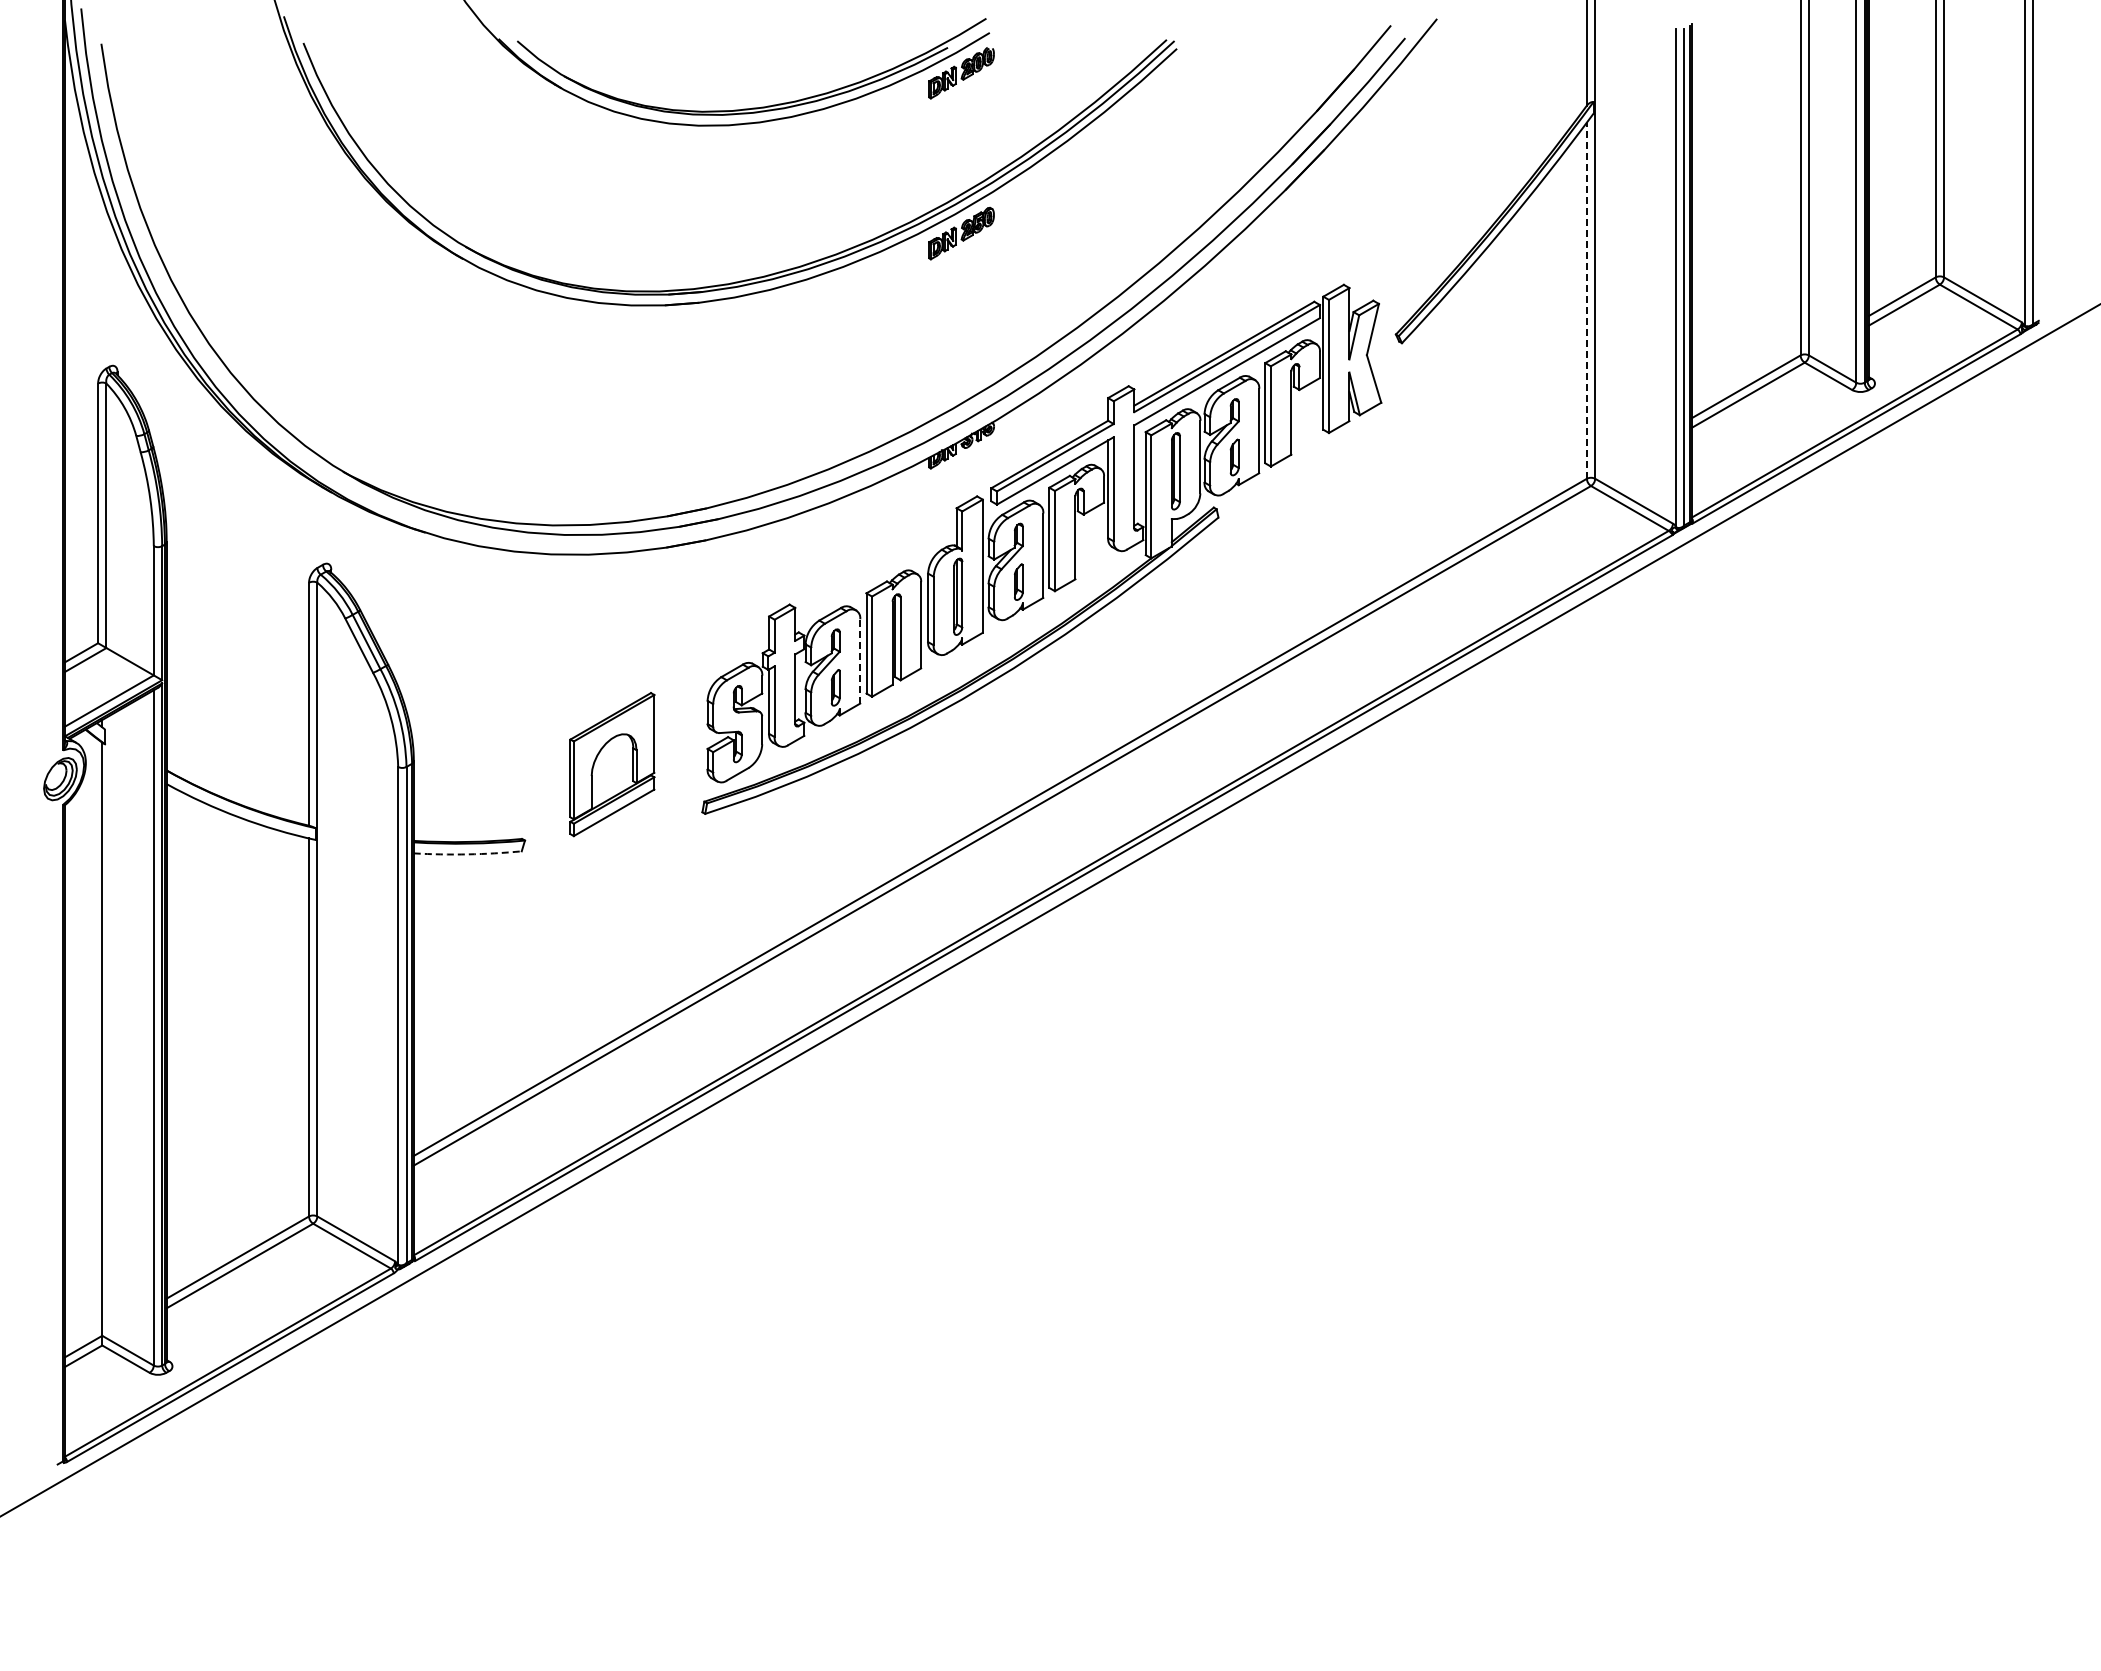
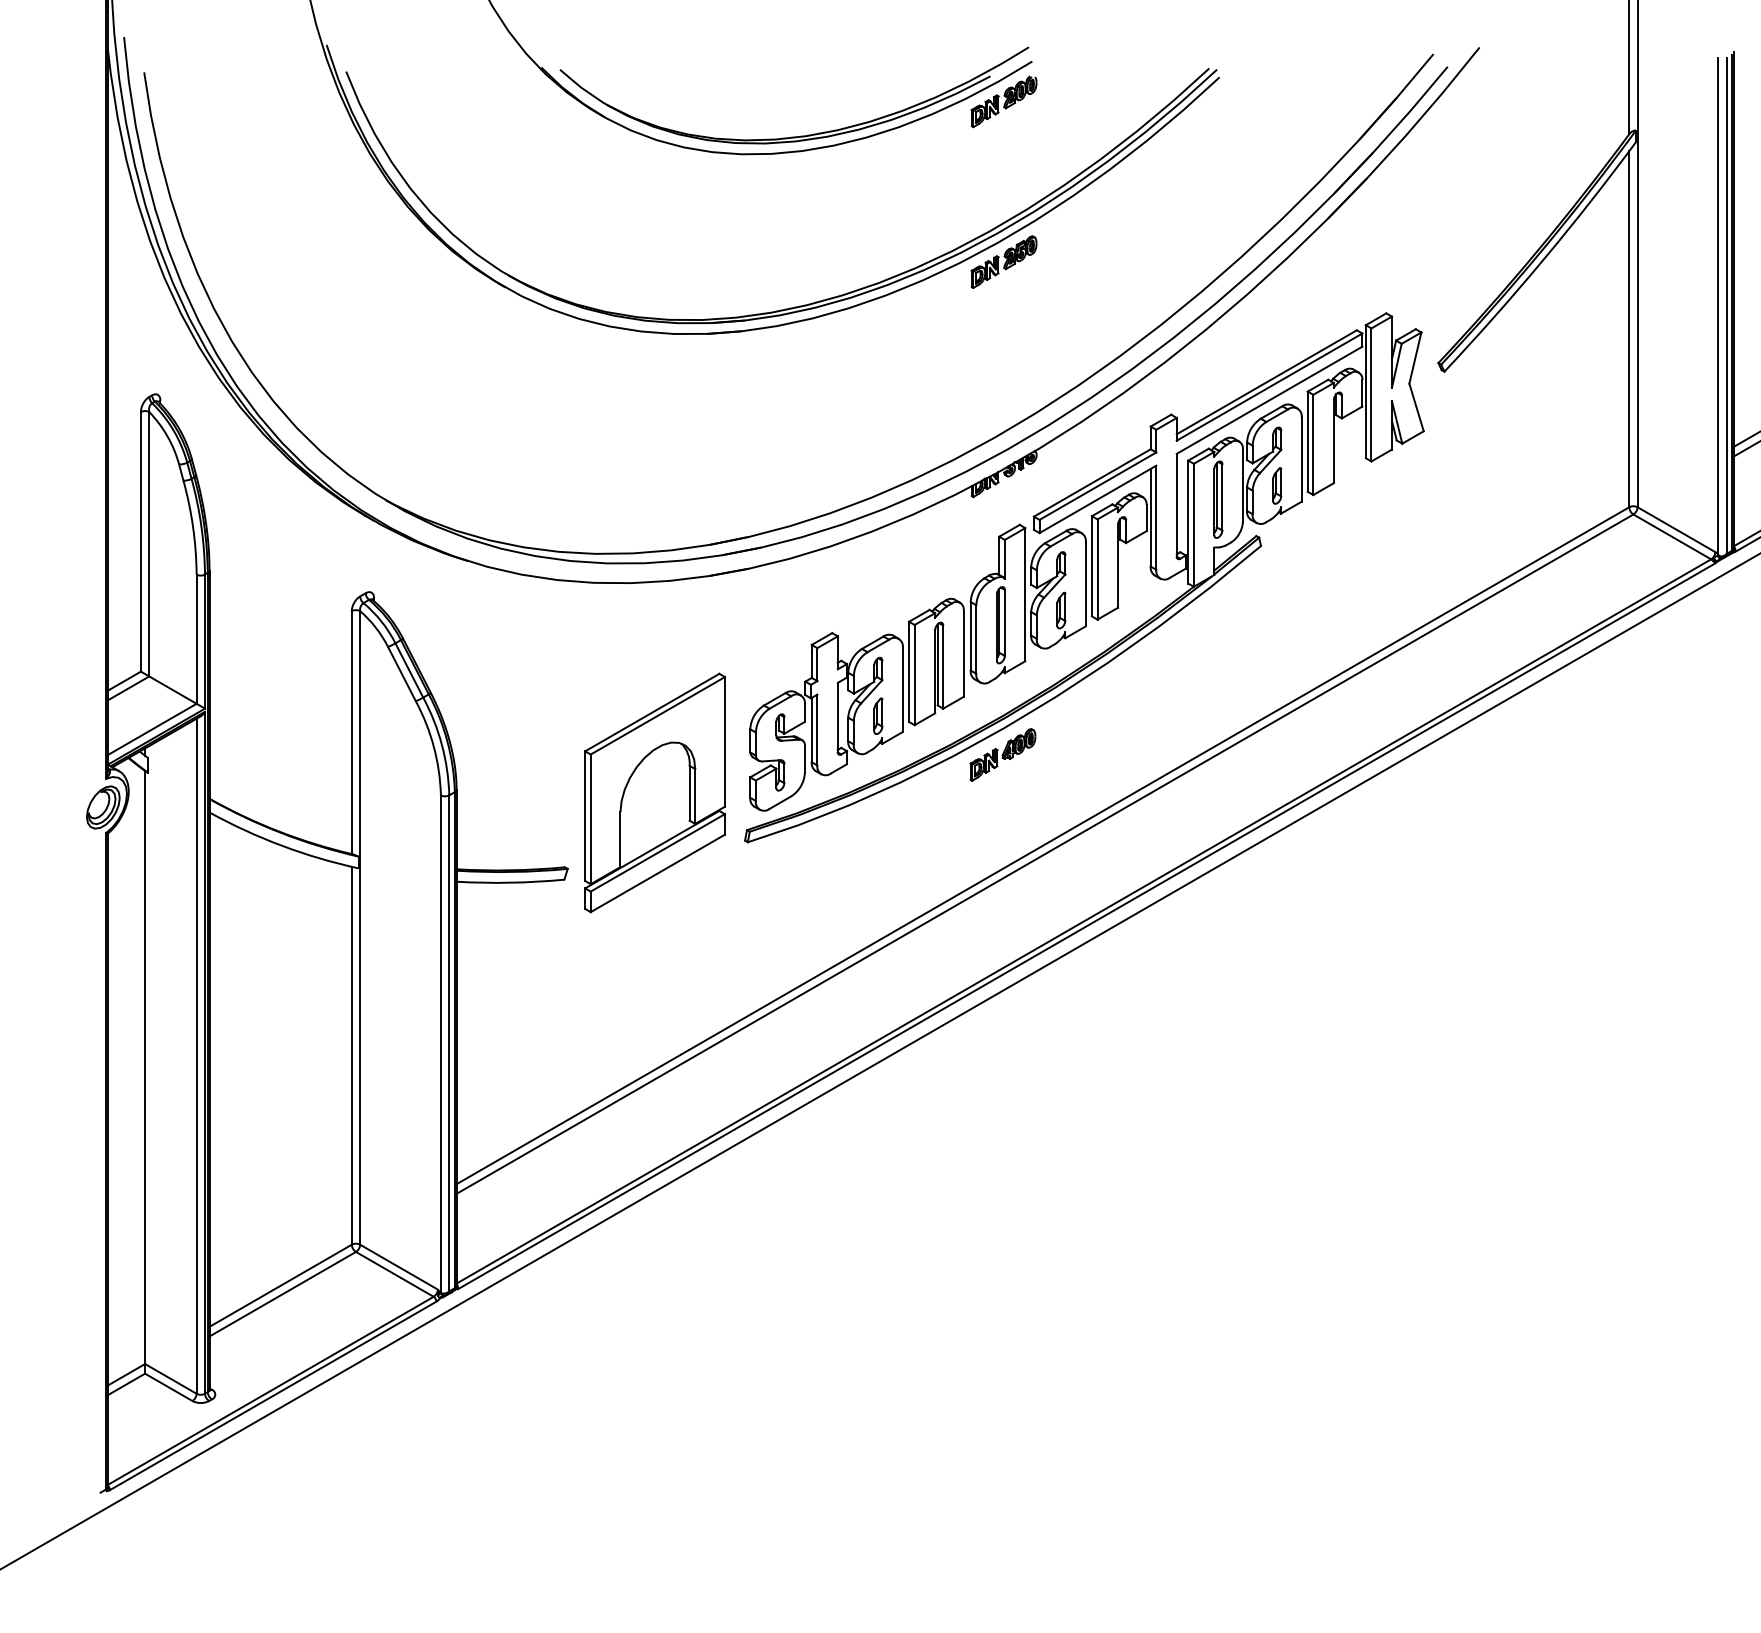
line: (1586, 300) -> (1628, 329), dashed -> solid
line: (860, 660) -> (903, 688), dashed -> solid
part: (960, 726) -> (1003, 754), added
part: (612, 764) -> (655, 792), size x1.67
arc: (467, 854) -> (510, 882), dashed -> solid

